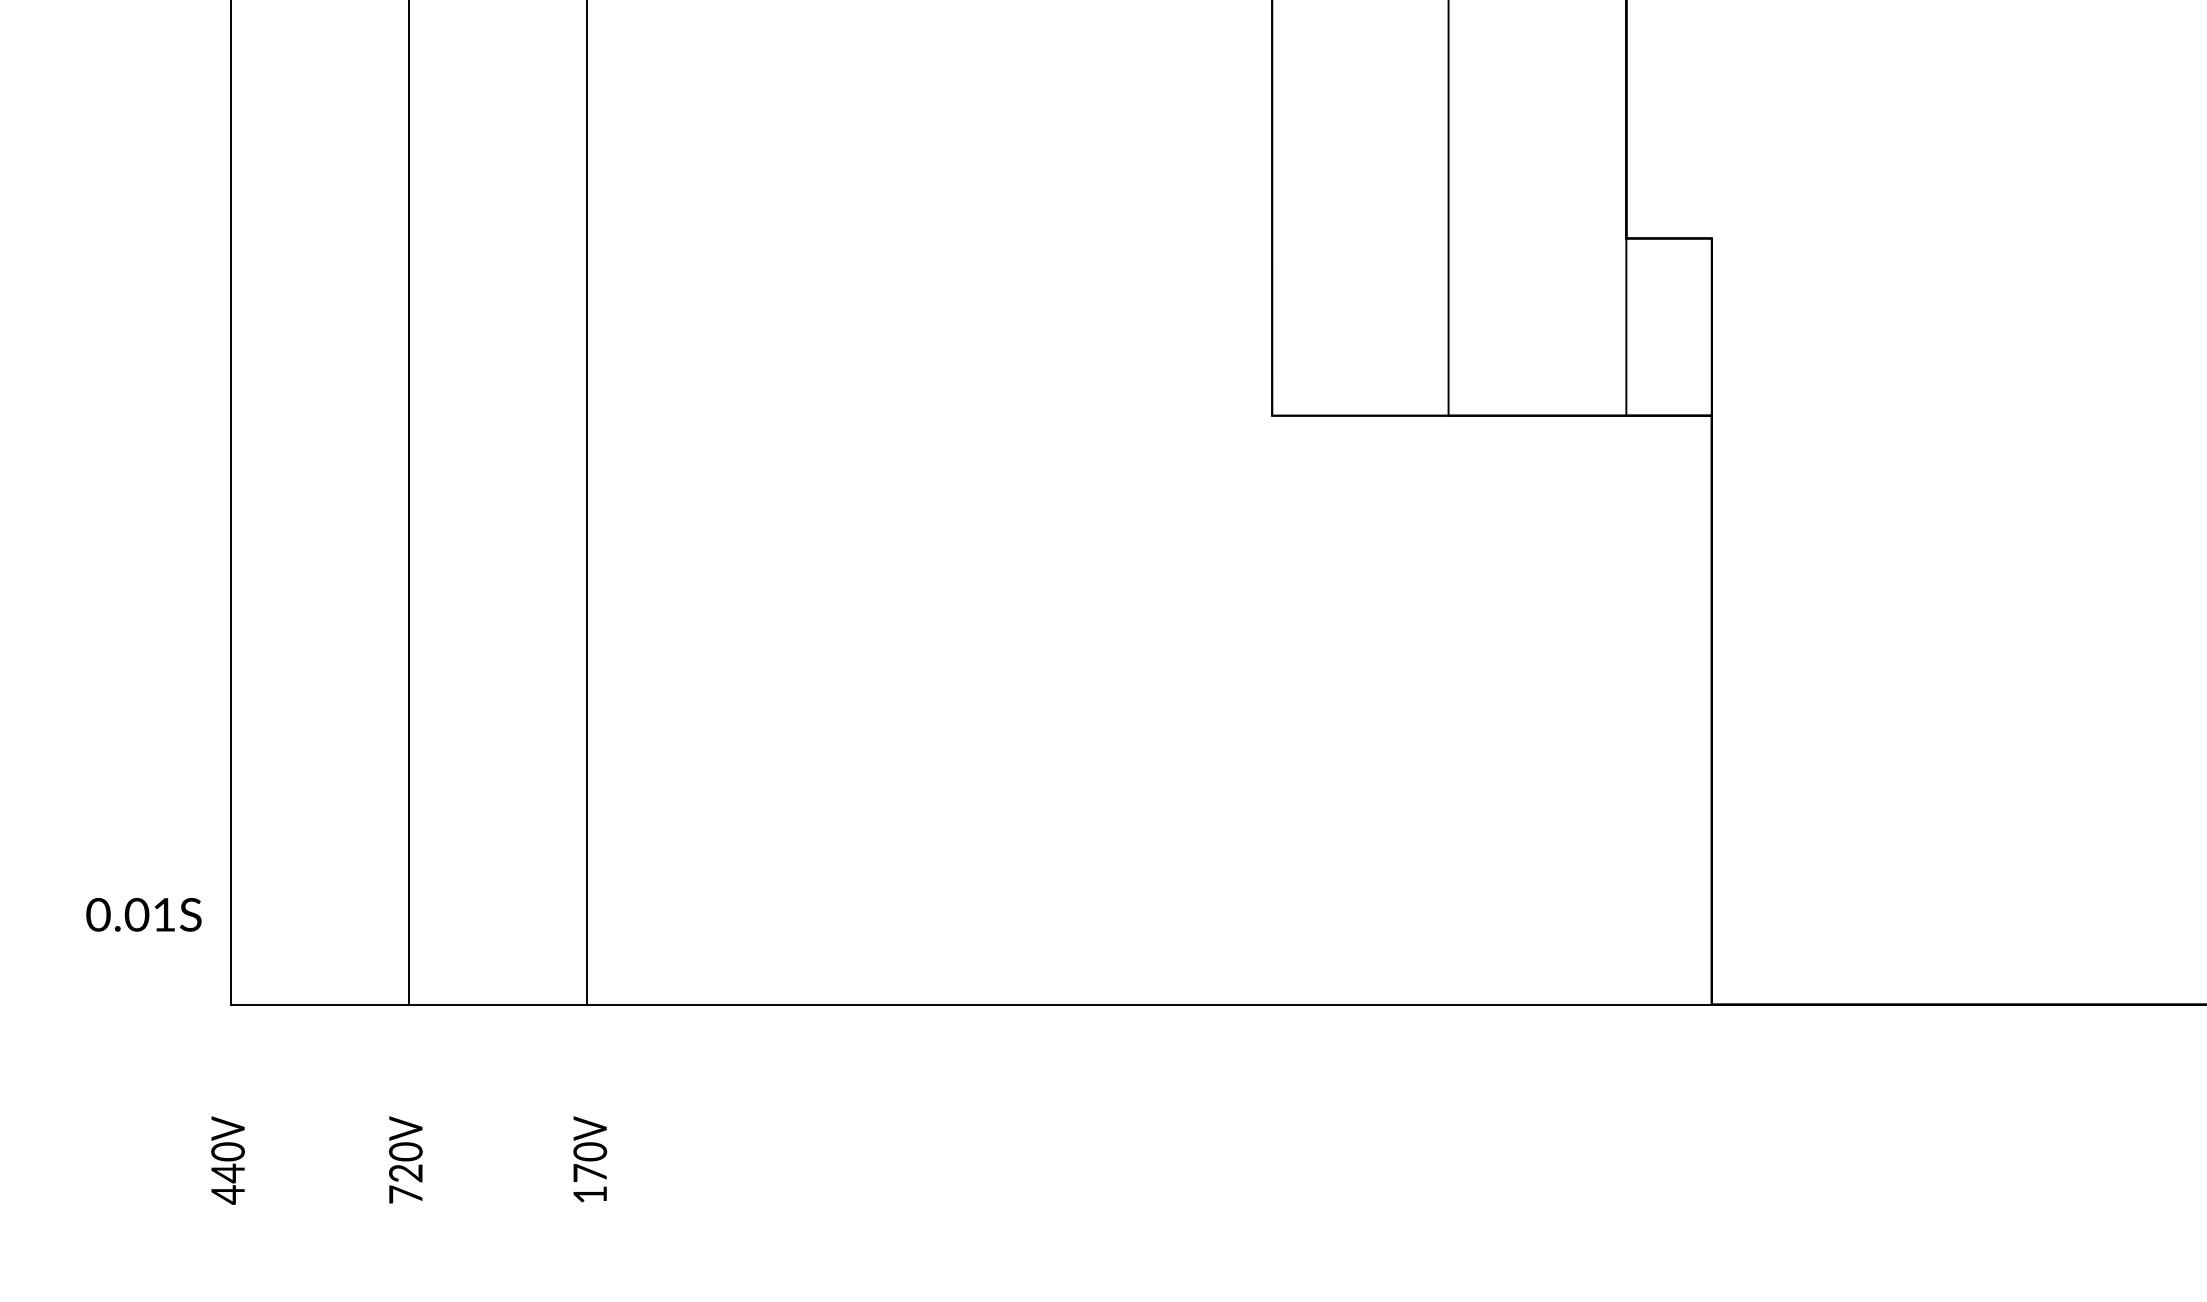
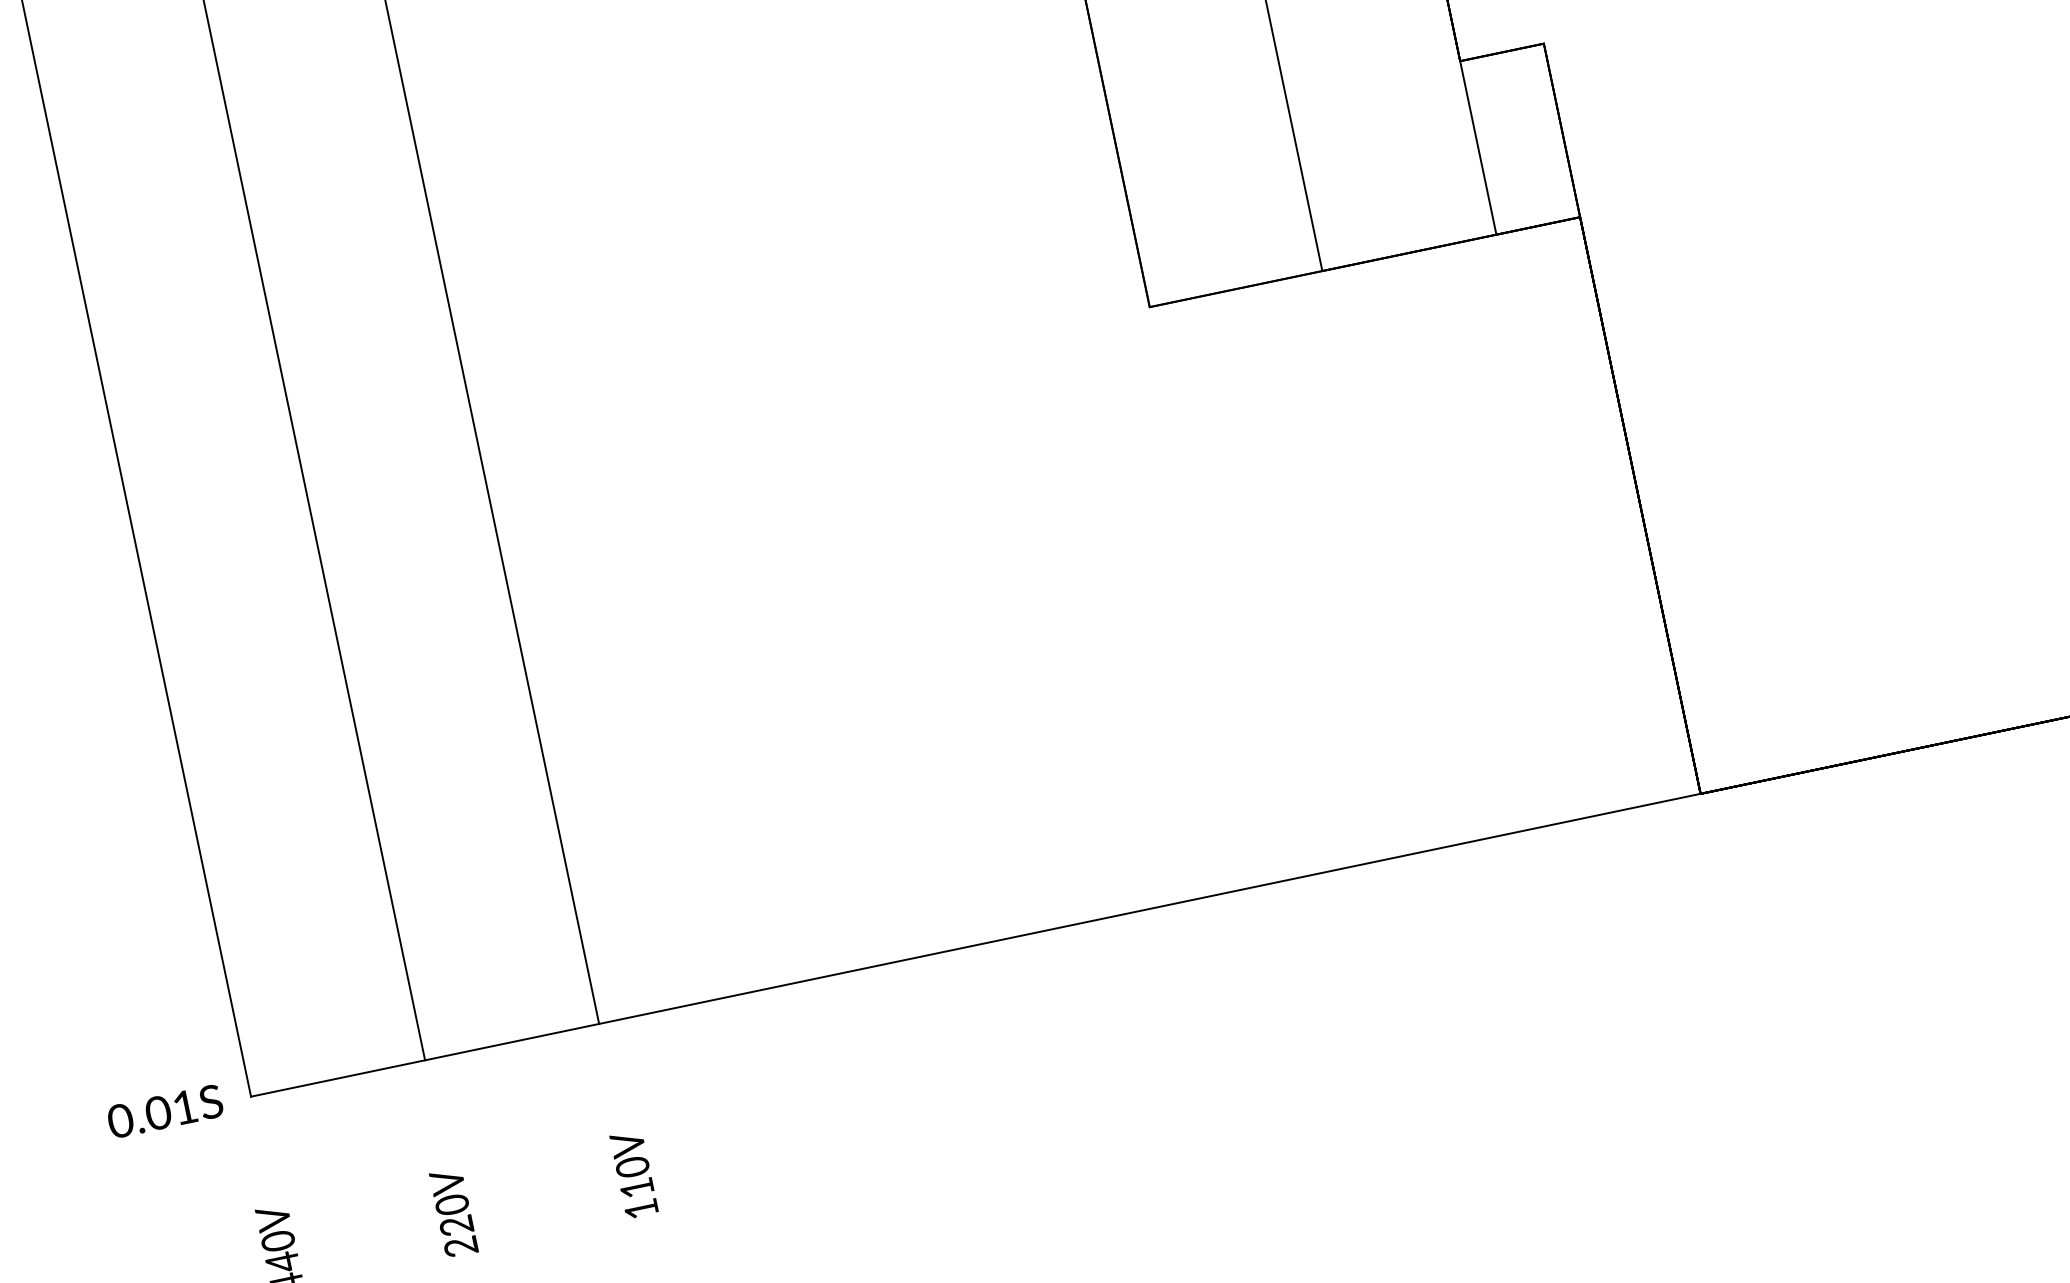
text: (143, 914) -> (164, 1111), moved
text: (589, 1172) -> (636, 1187), 170V -> 110V
text: (405, 1194) -> (460, 1246), 720V -> 220V

